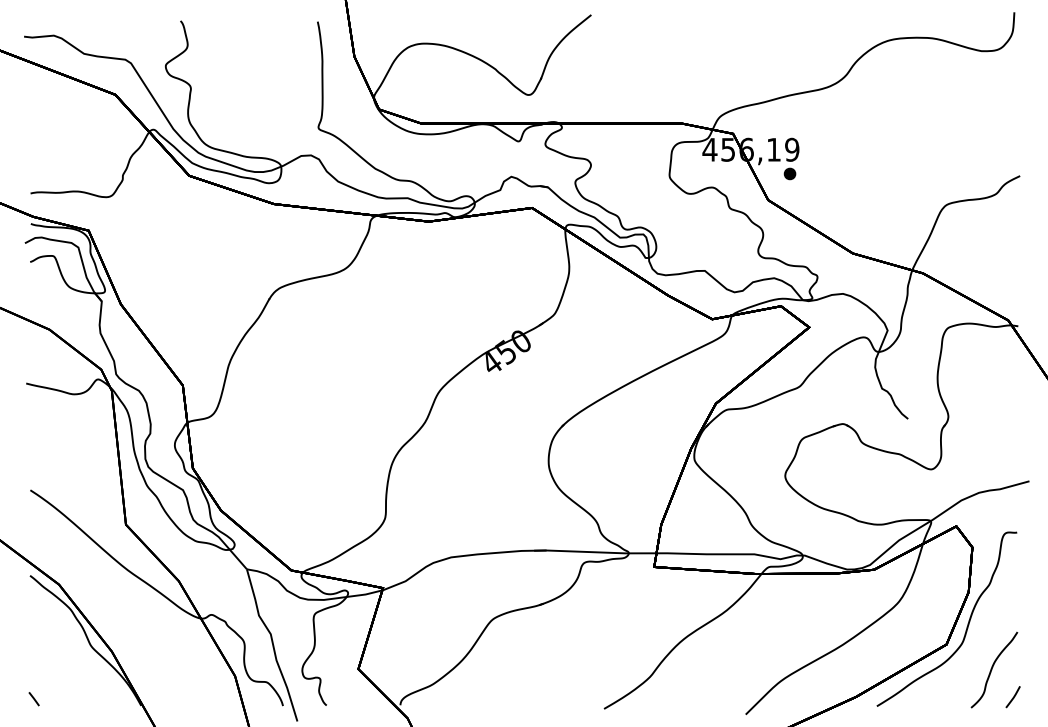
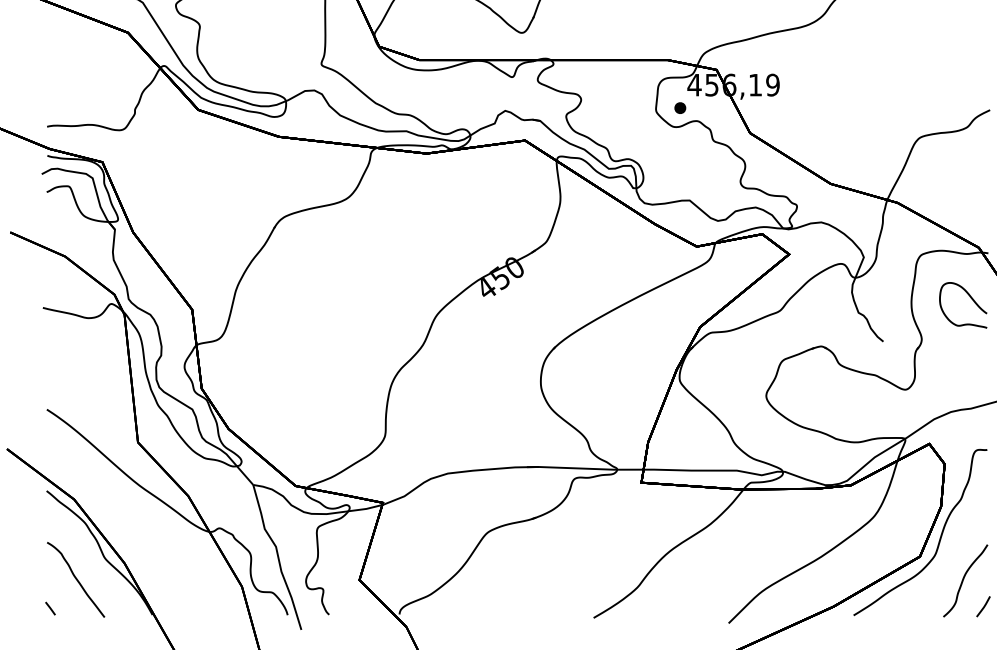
part: (789, 173) -> (679, 107), moved
curve: (999, 373) -> (970, 298), added
curve: (60, 668) -> (75, 579), added

